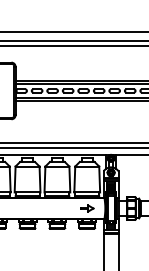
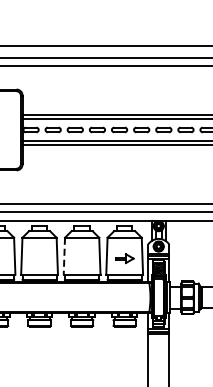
line: (45, 179) -> (64, 256), solid -> dashed
part: (87, 208) -> (124, 258), moved

